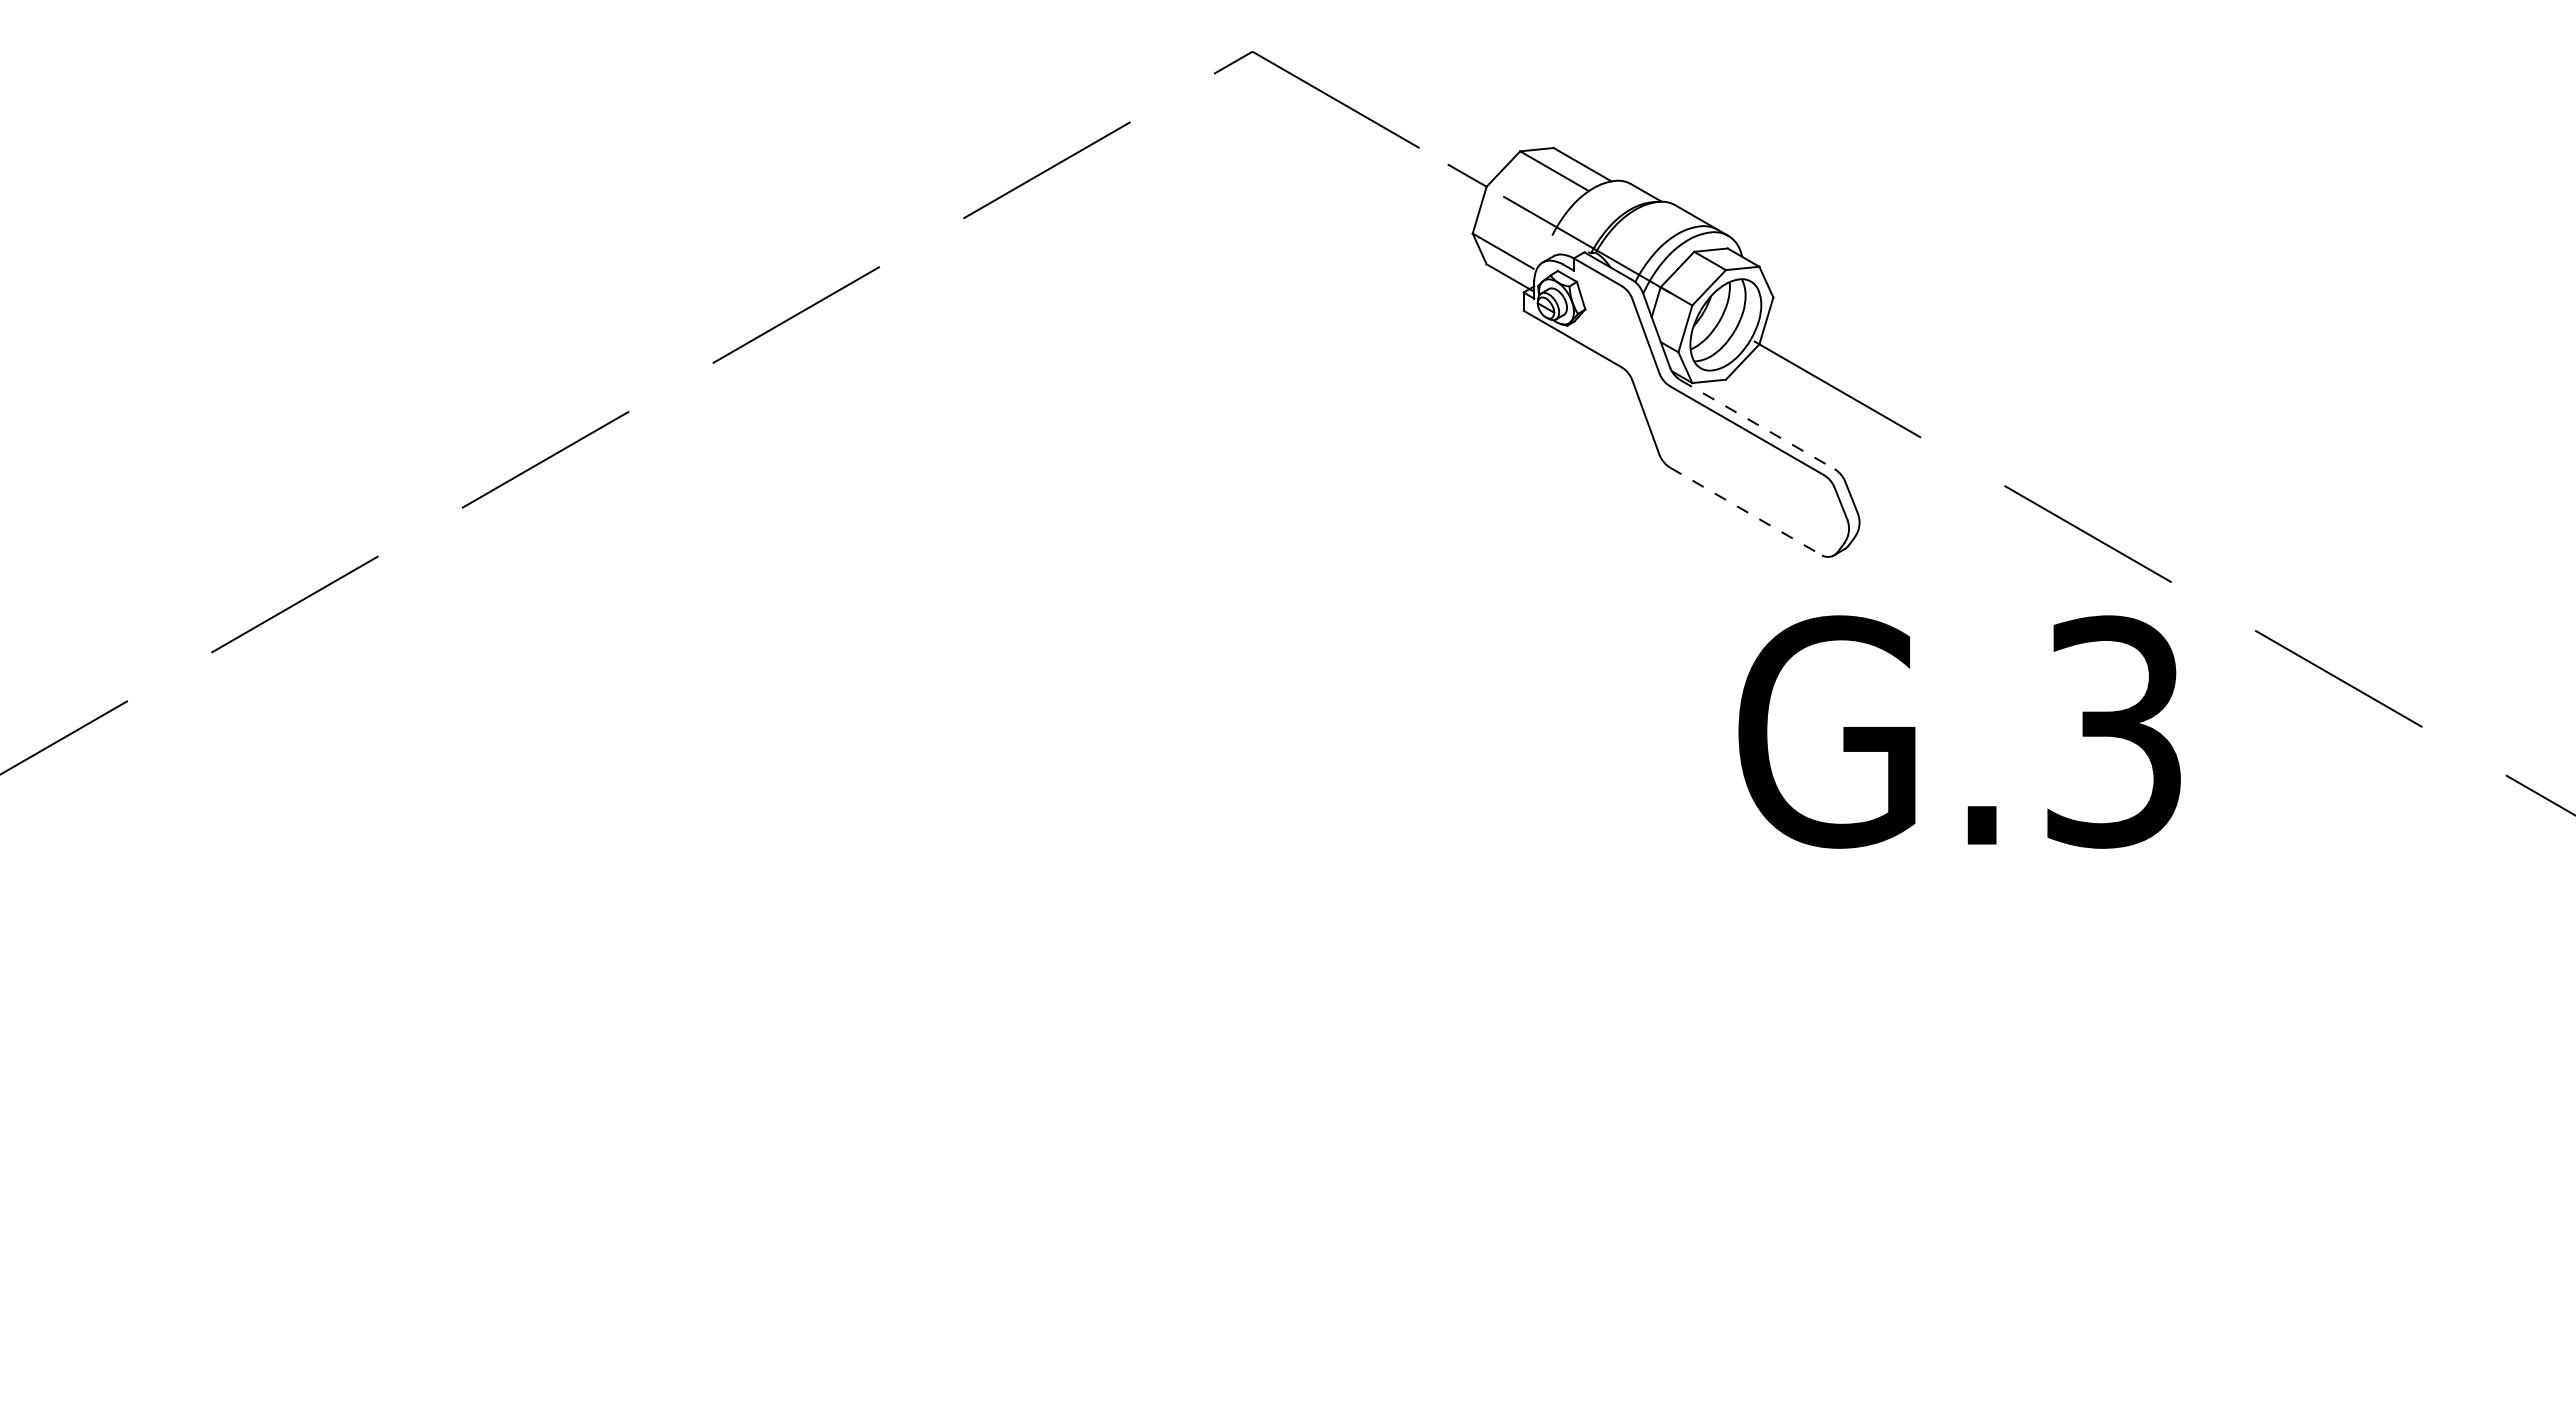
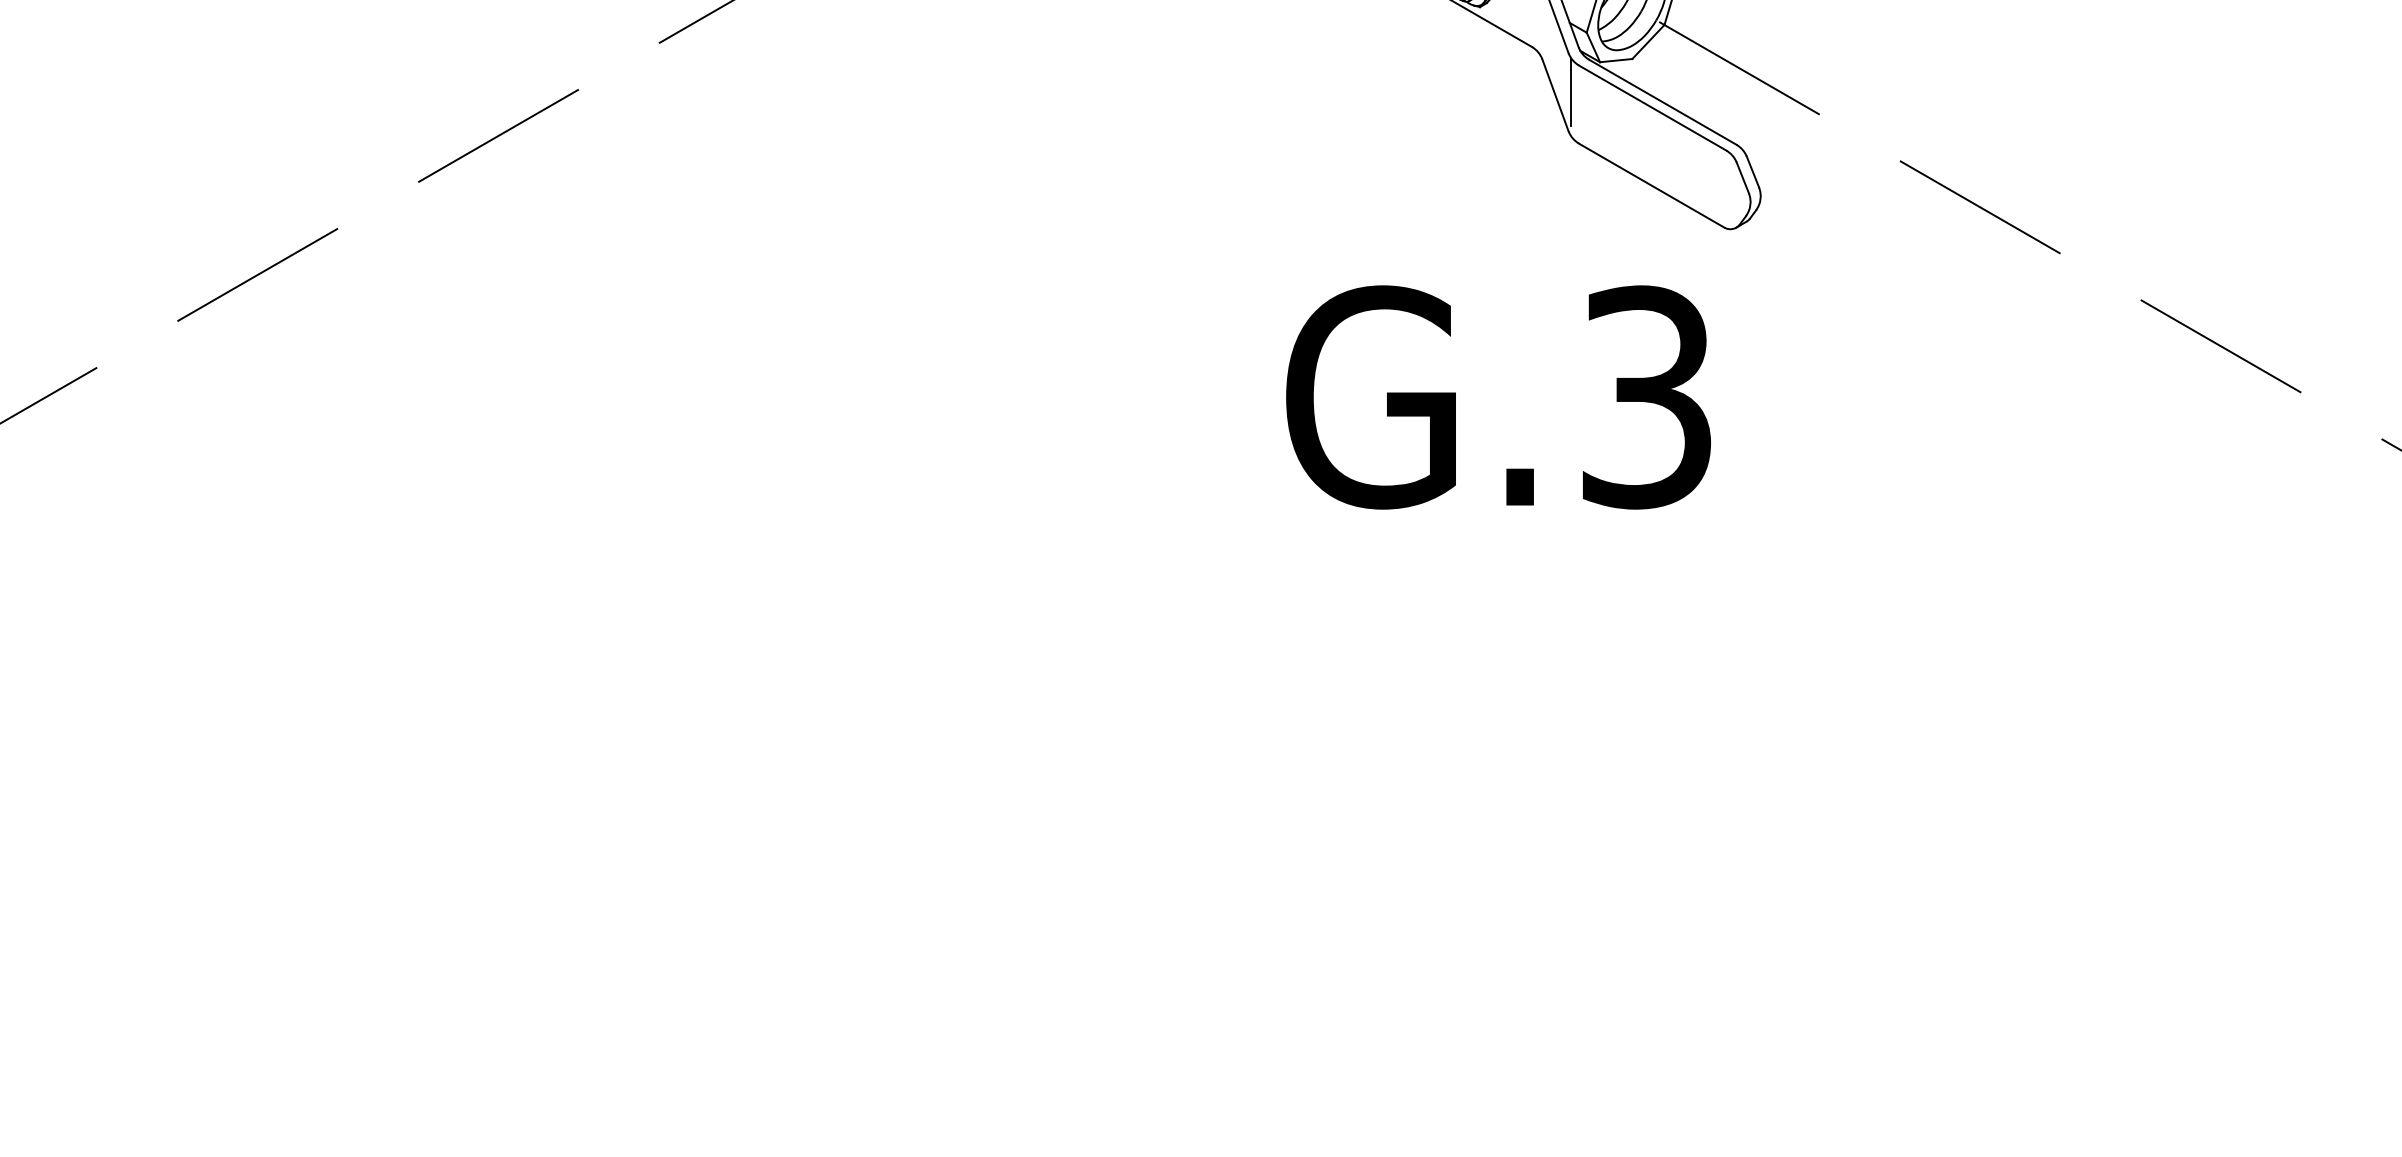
line: (1662, 414) -> (1571, 92), added
line: (1757, 424) -> (1662, 102), dashed -> solid
line: (1746, 511) -> (1652, 185), dashed -> solid
text: (1959, 731) -> (1498, 396), moved

